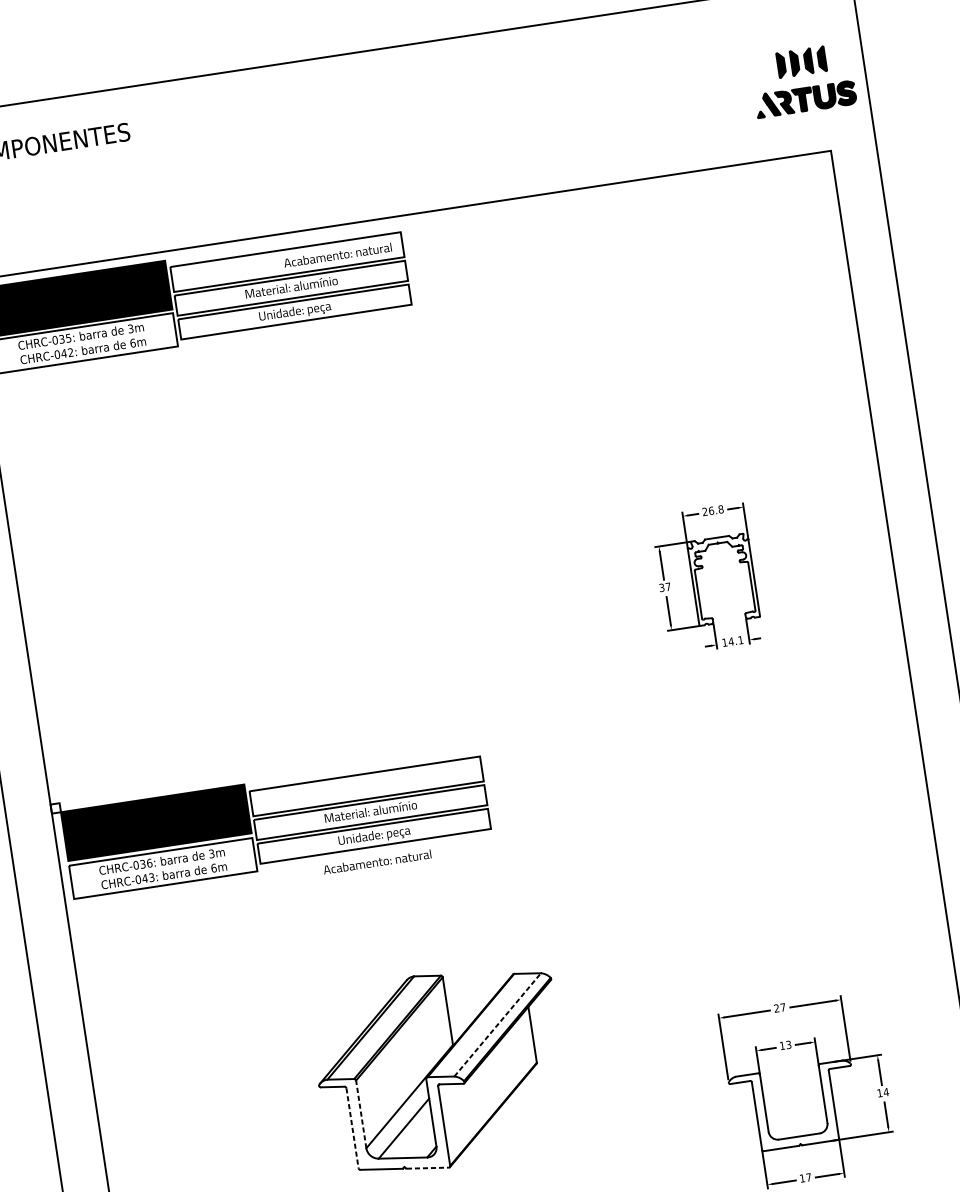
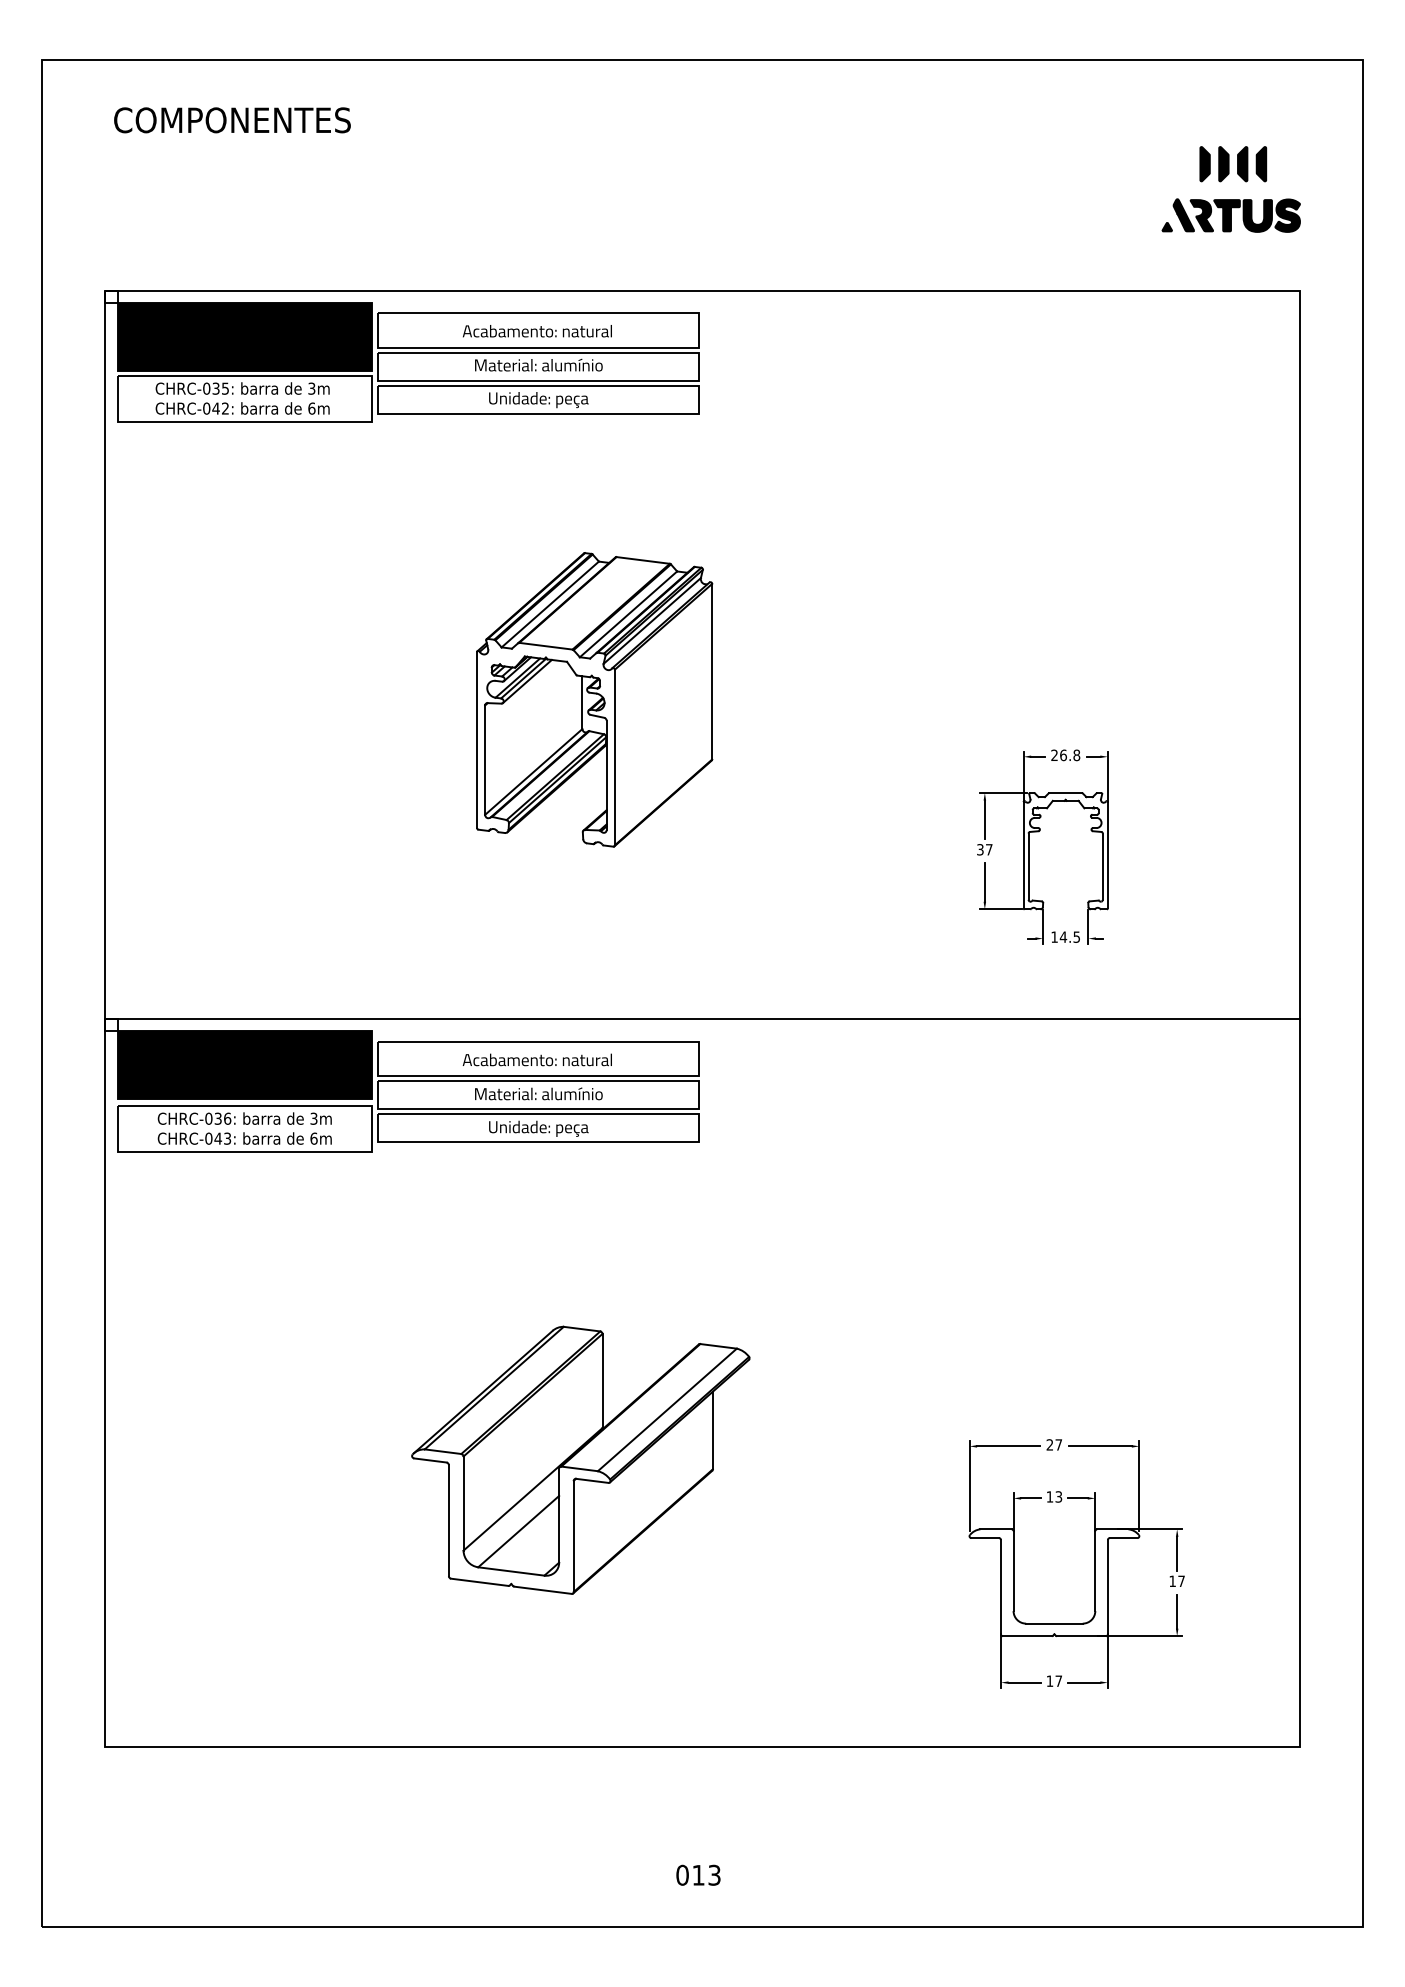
part: (803, 87) -> (1230, 199), moved
text: (338, 255) -> (537, 331), moved
part: (367, 521) -> (594, 699), added
text: (740, 639) -> (1076, 936), 14.1 -> 14.5
line: (480, 739) -> (702, 1018), added
text: (376, 861) -> (536, 1059), moved
line: (497, 1024) -> (667, 1409), dashed -> solid
text: (886, 1091) -> (1181, 1580), 14 -> 17
line: (361, 1114) -> (463, 1503), dashed -> solid
line: (352, 1128) -> (448, 1520), dashed -> solid
line: (428, 1168) -> (543, 1590), dashed -> solid

